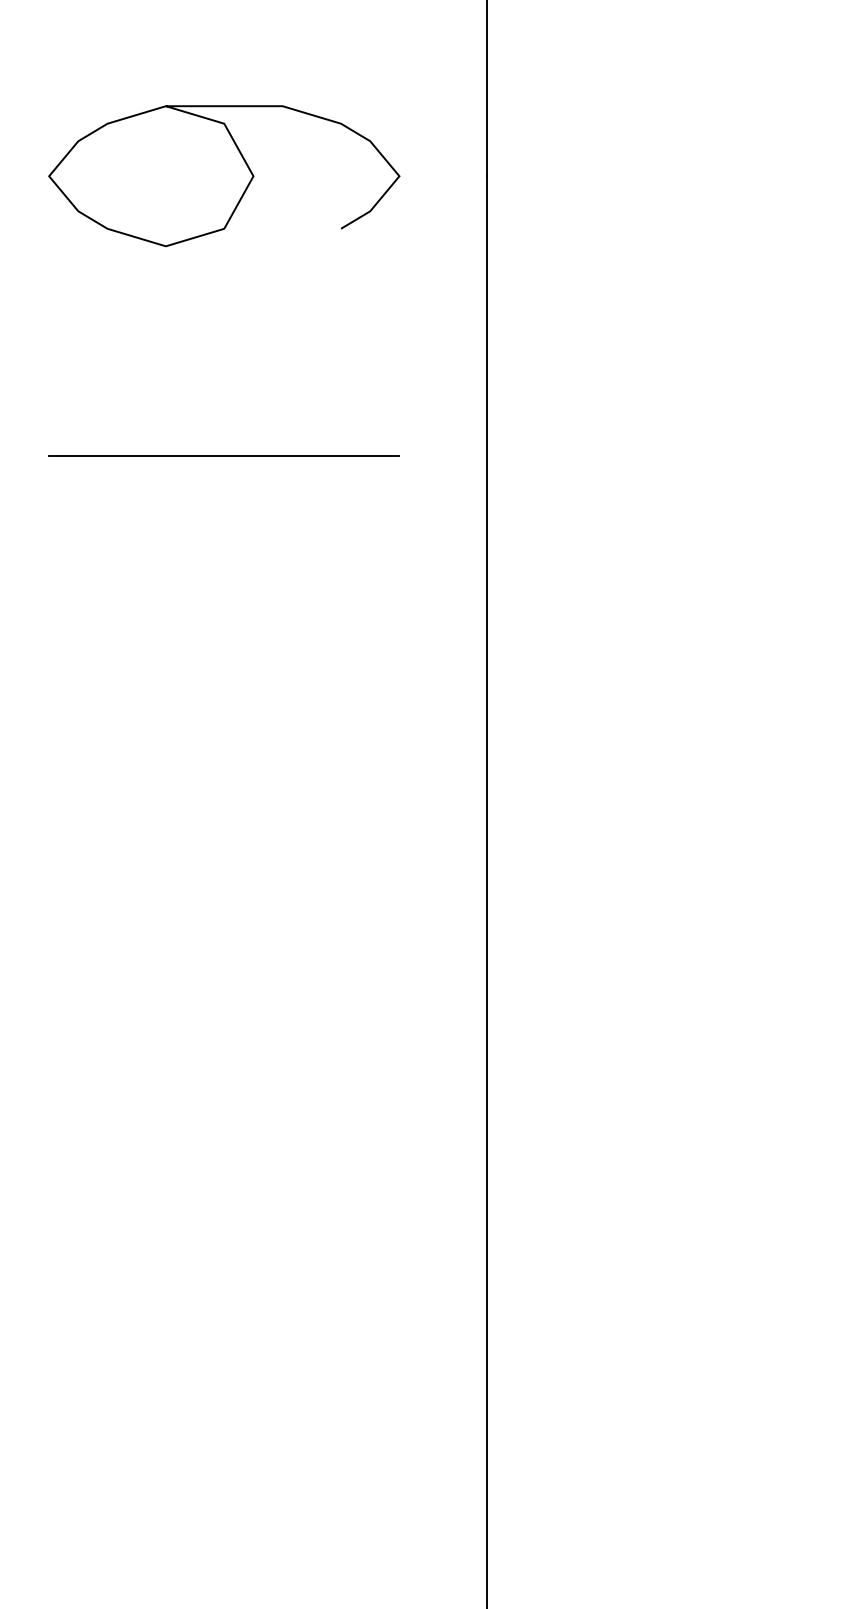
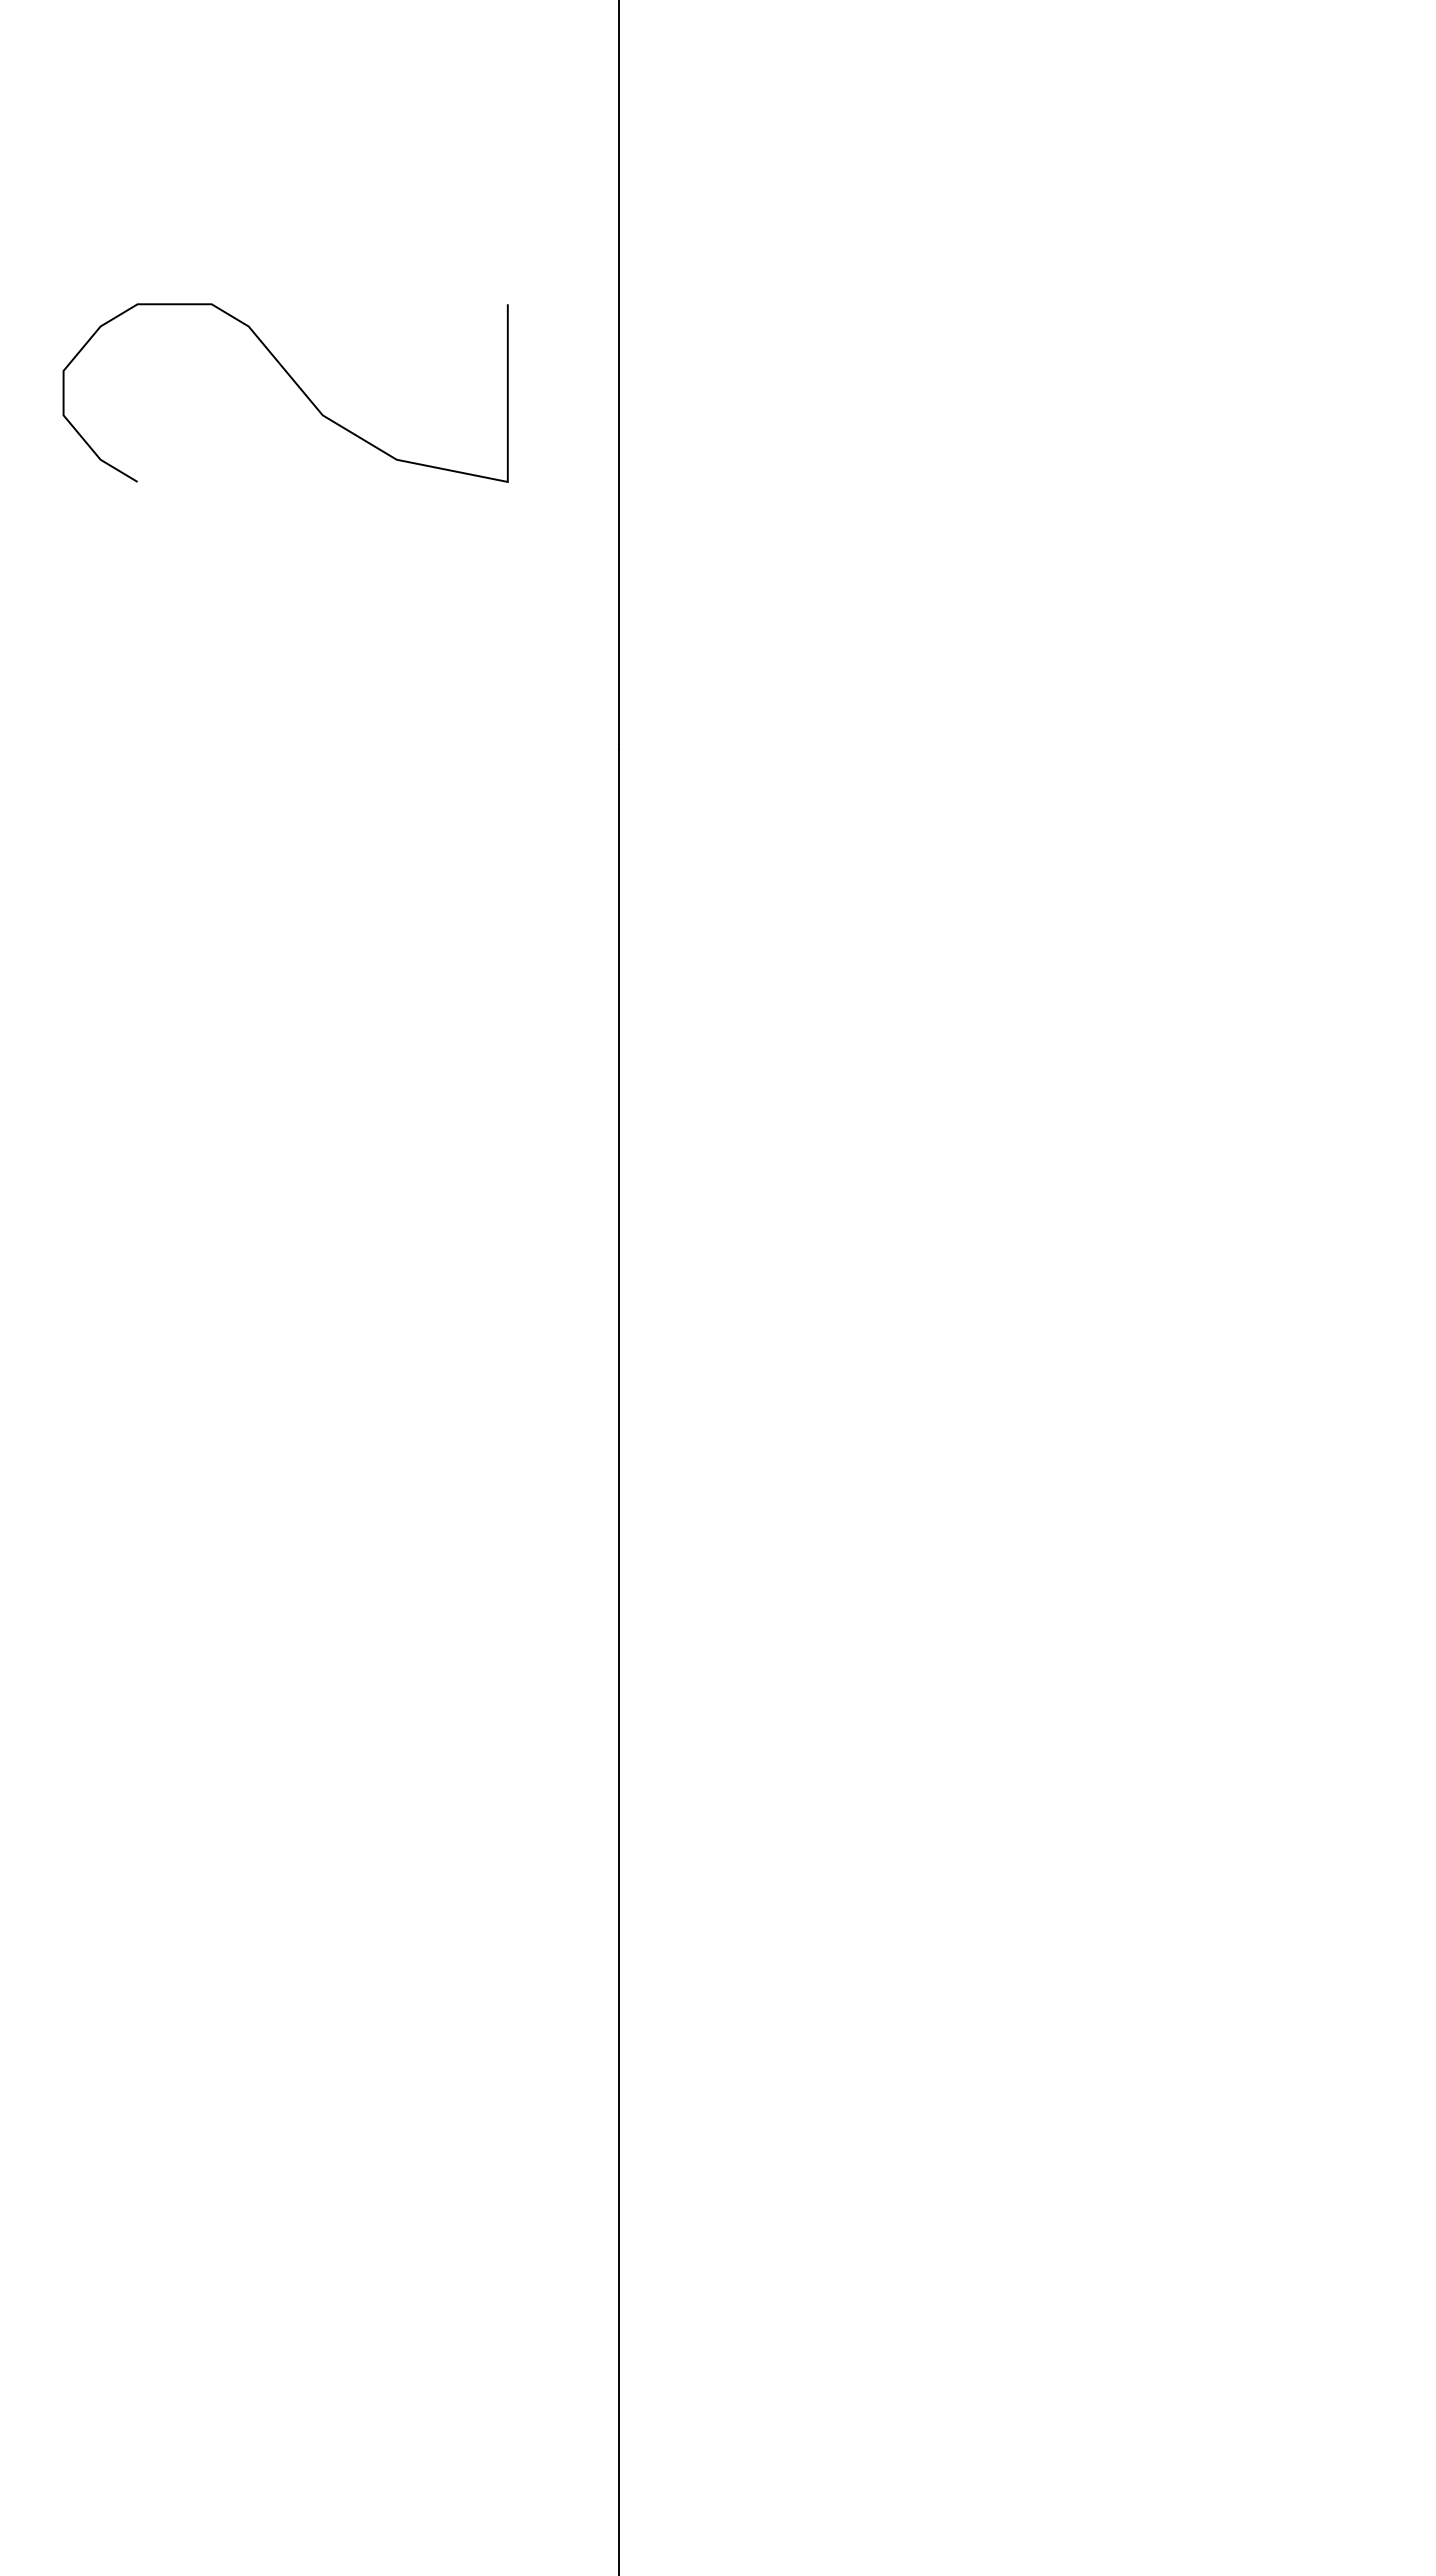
curve: (246, 165) -> (313, 734), removed
line: (224, 456) -> (285, 1103), removed

